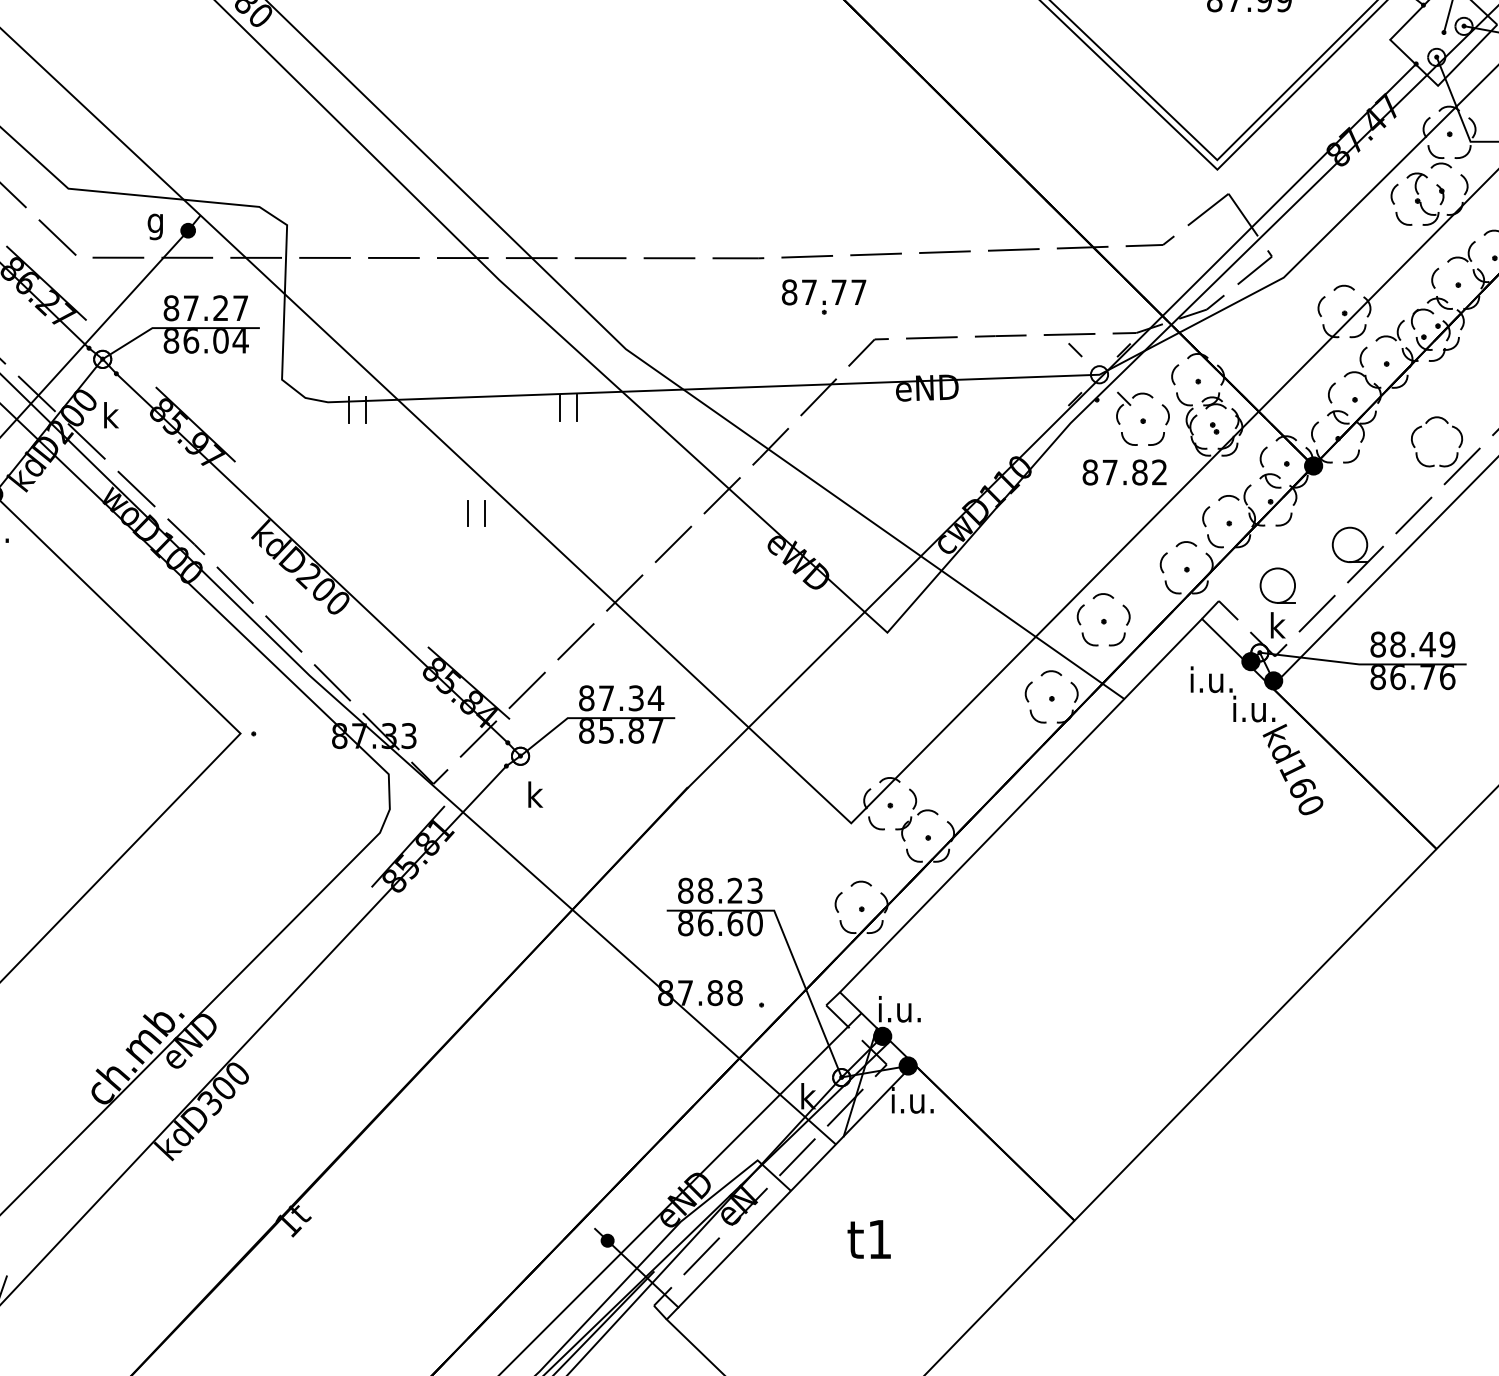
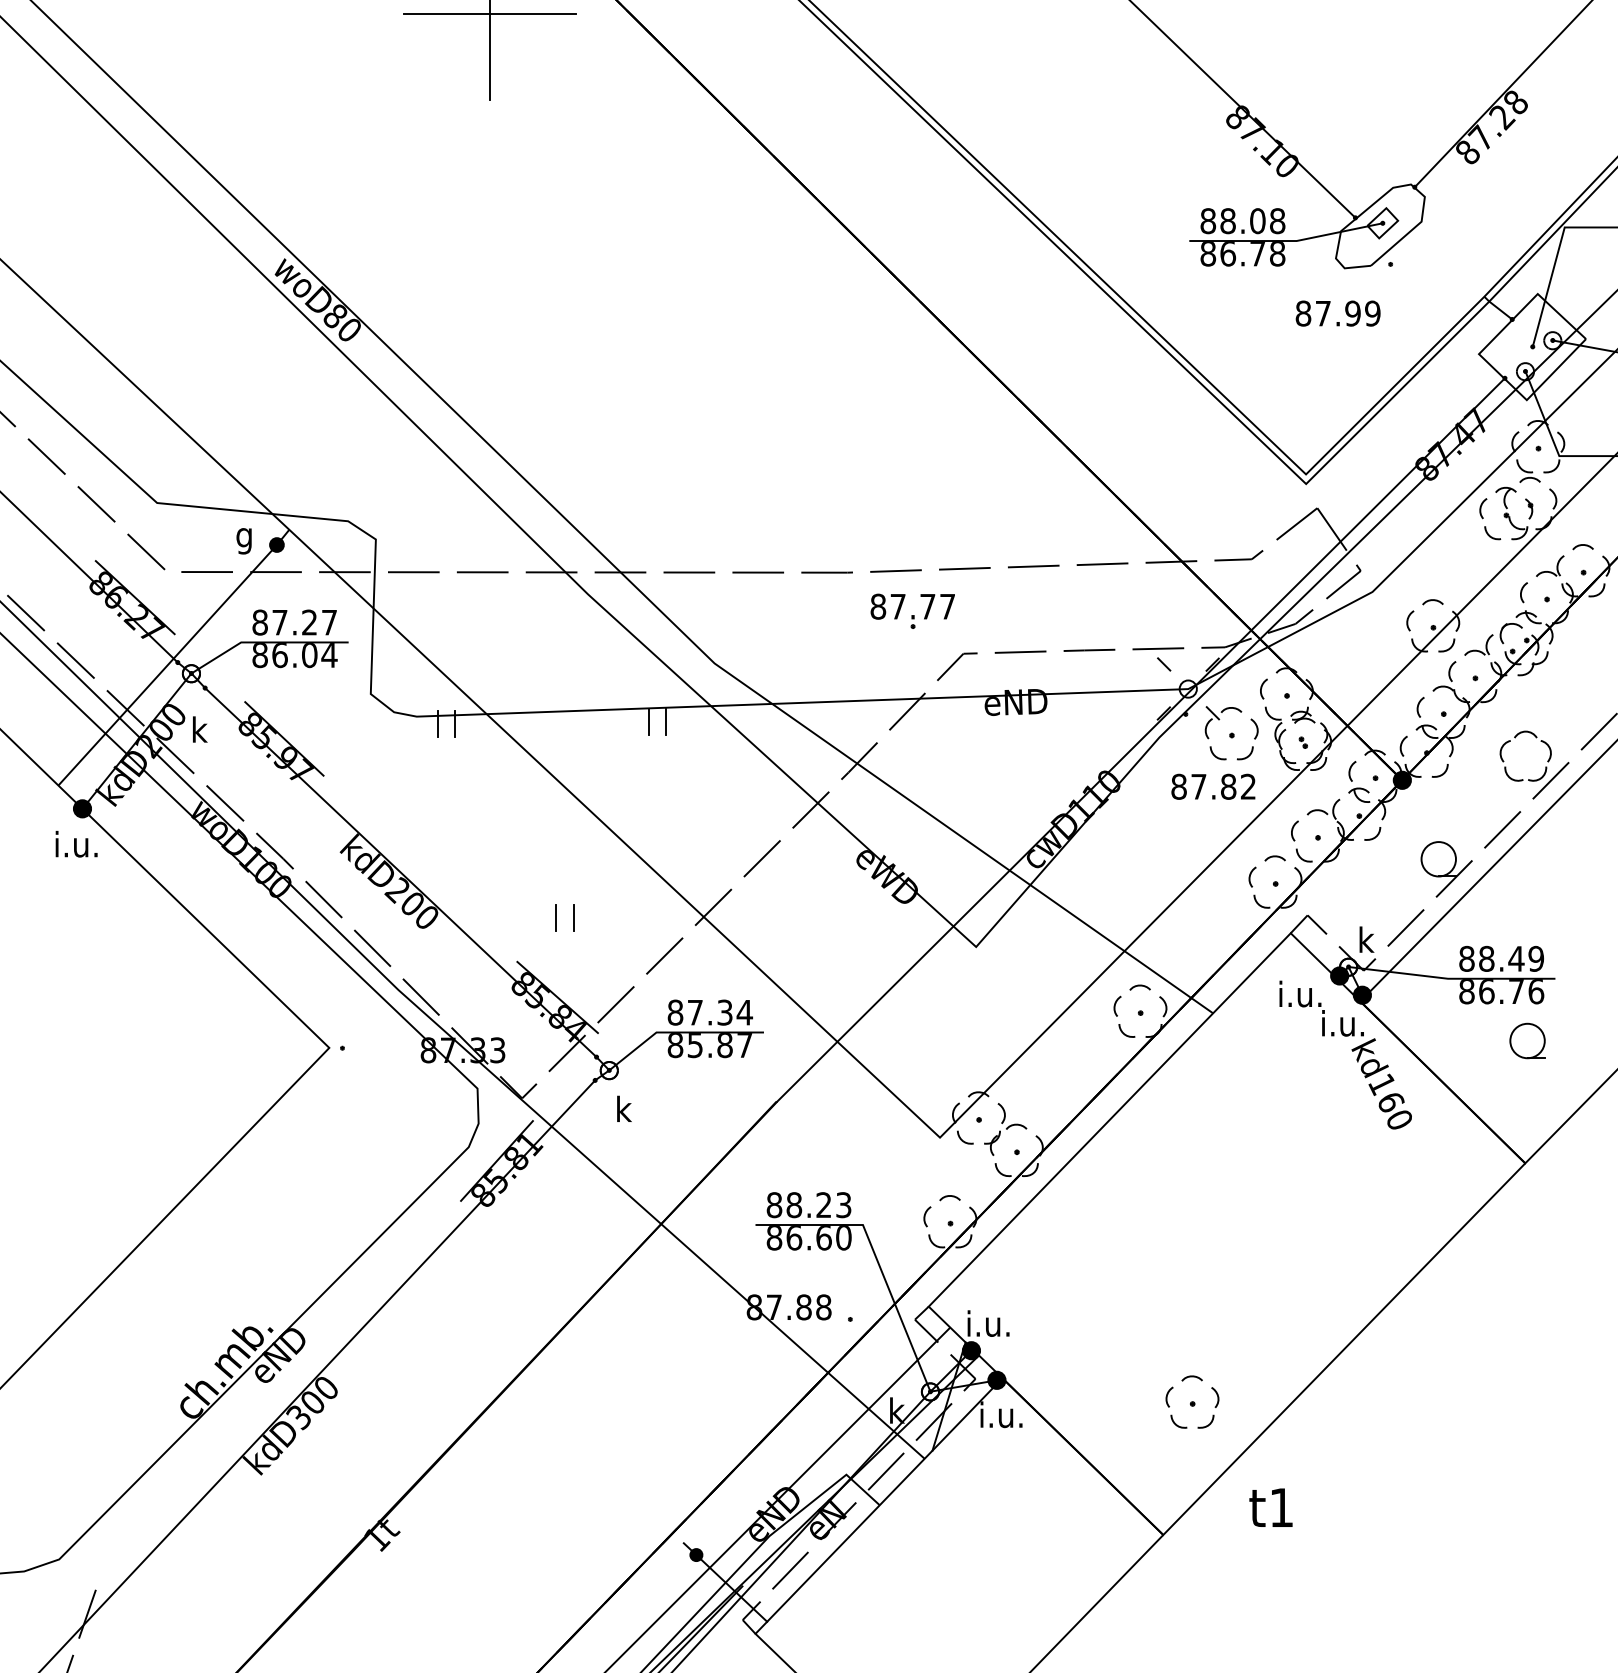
part: (467, 513) -> (556, 917), moved
part: (1277, 585) -> (1527, 1040), moved
part: (1103, 619) -> (1192, 1401), moved
text: (868, 1239) -> (1270, 1507), moved

